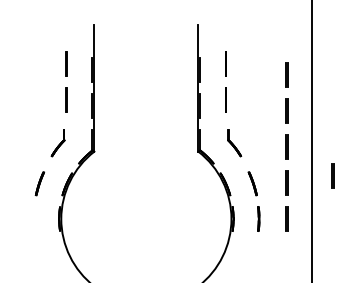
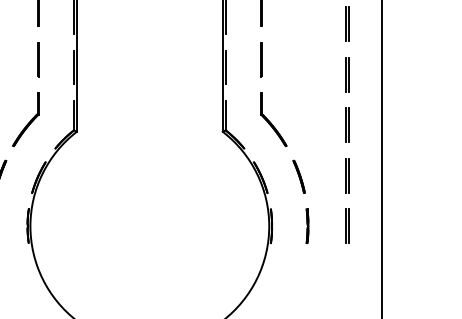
part: (58, 142) -> (26, 118), size x1.43
part: (234, 142) -> (273, 118), size x1.43
line: (332, 175) -> (411, 165), removed

